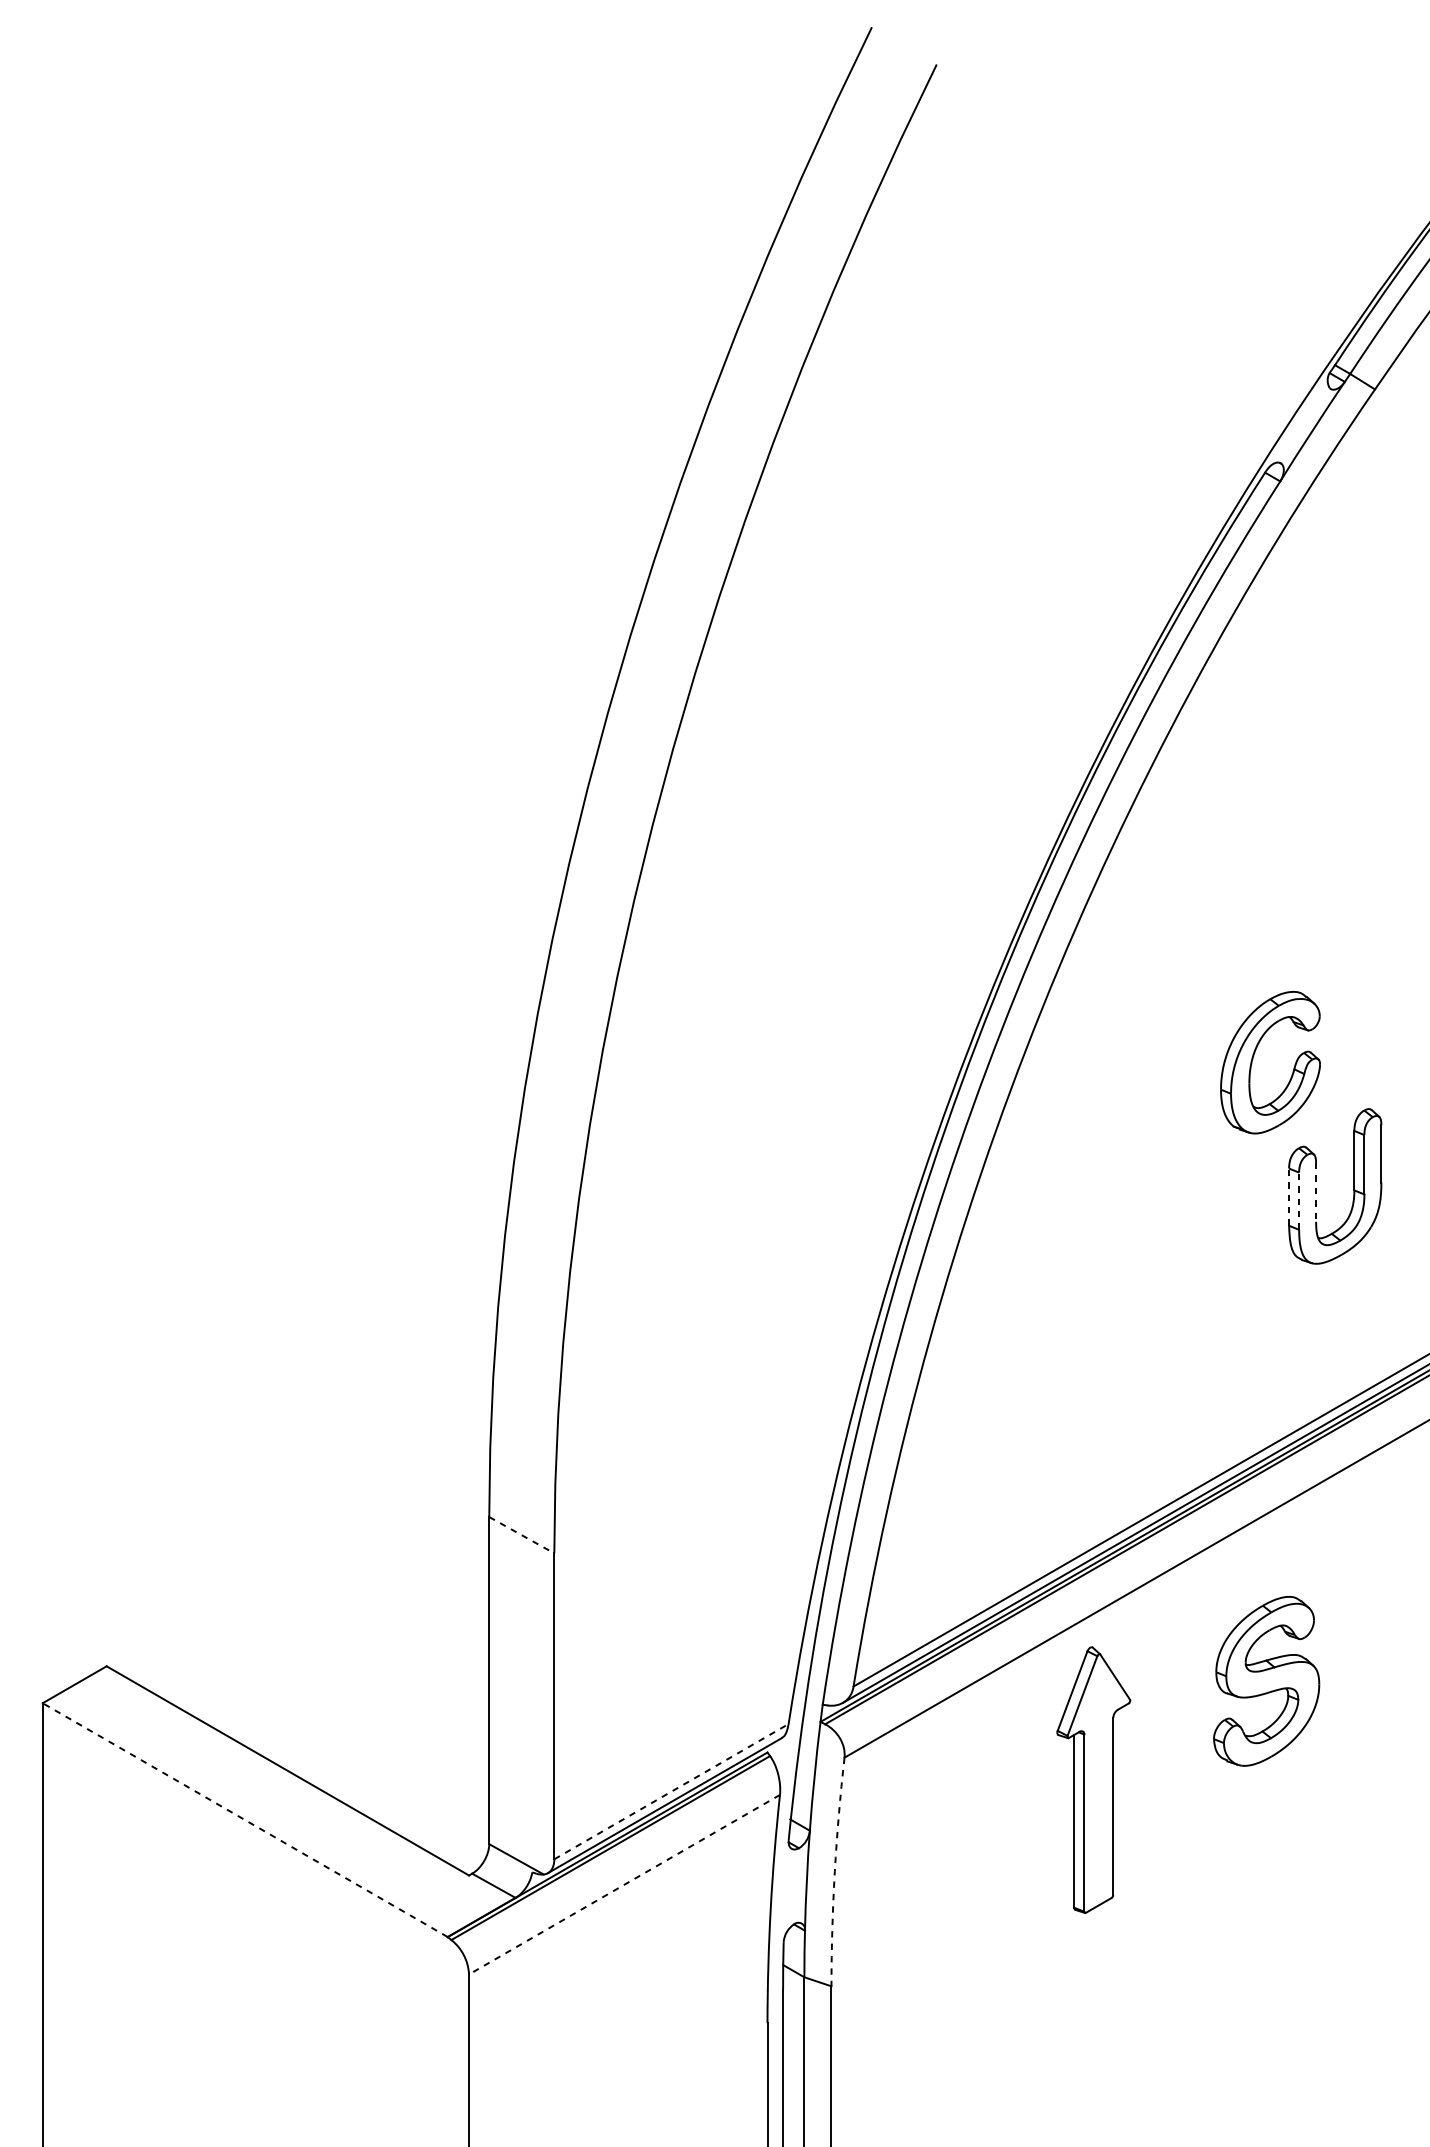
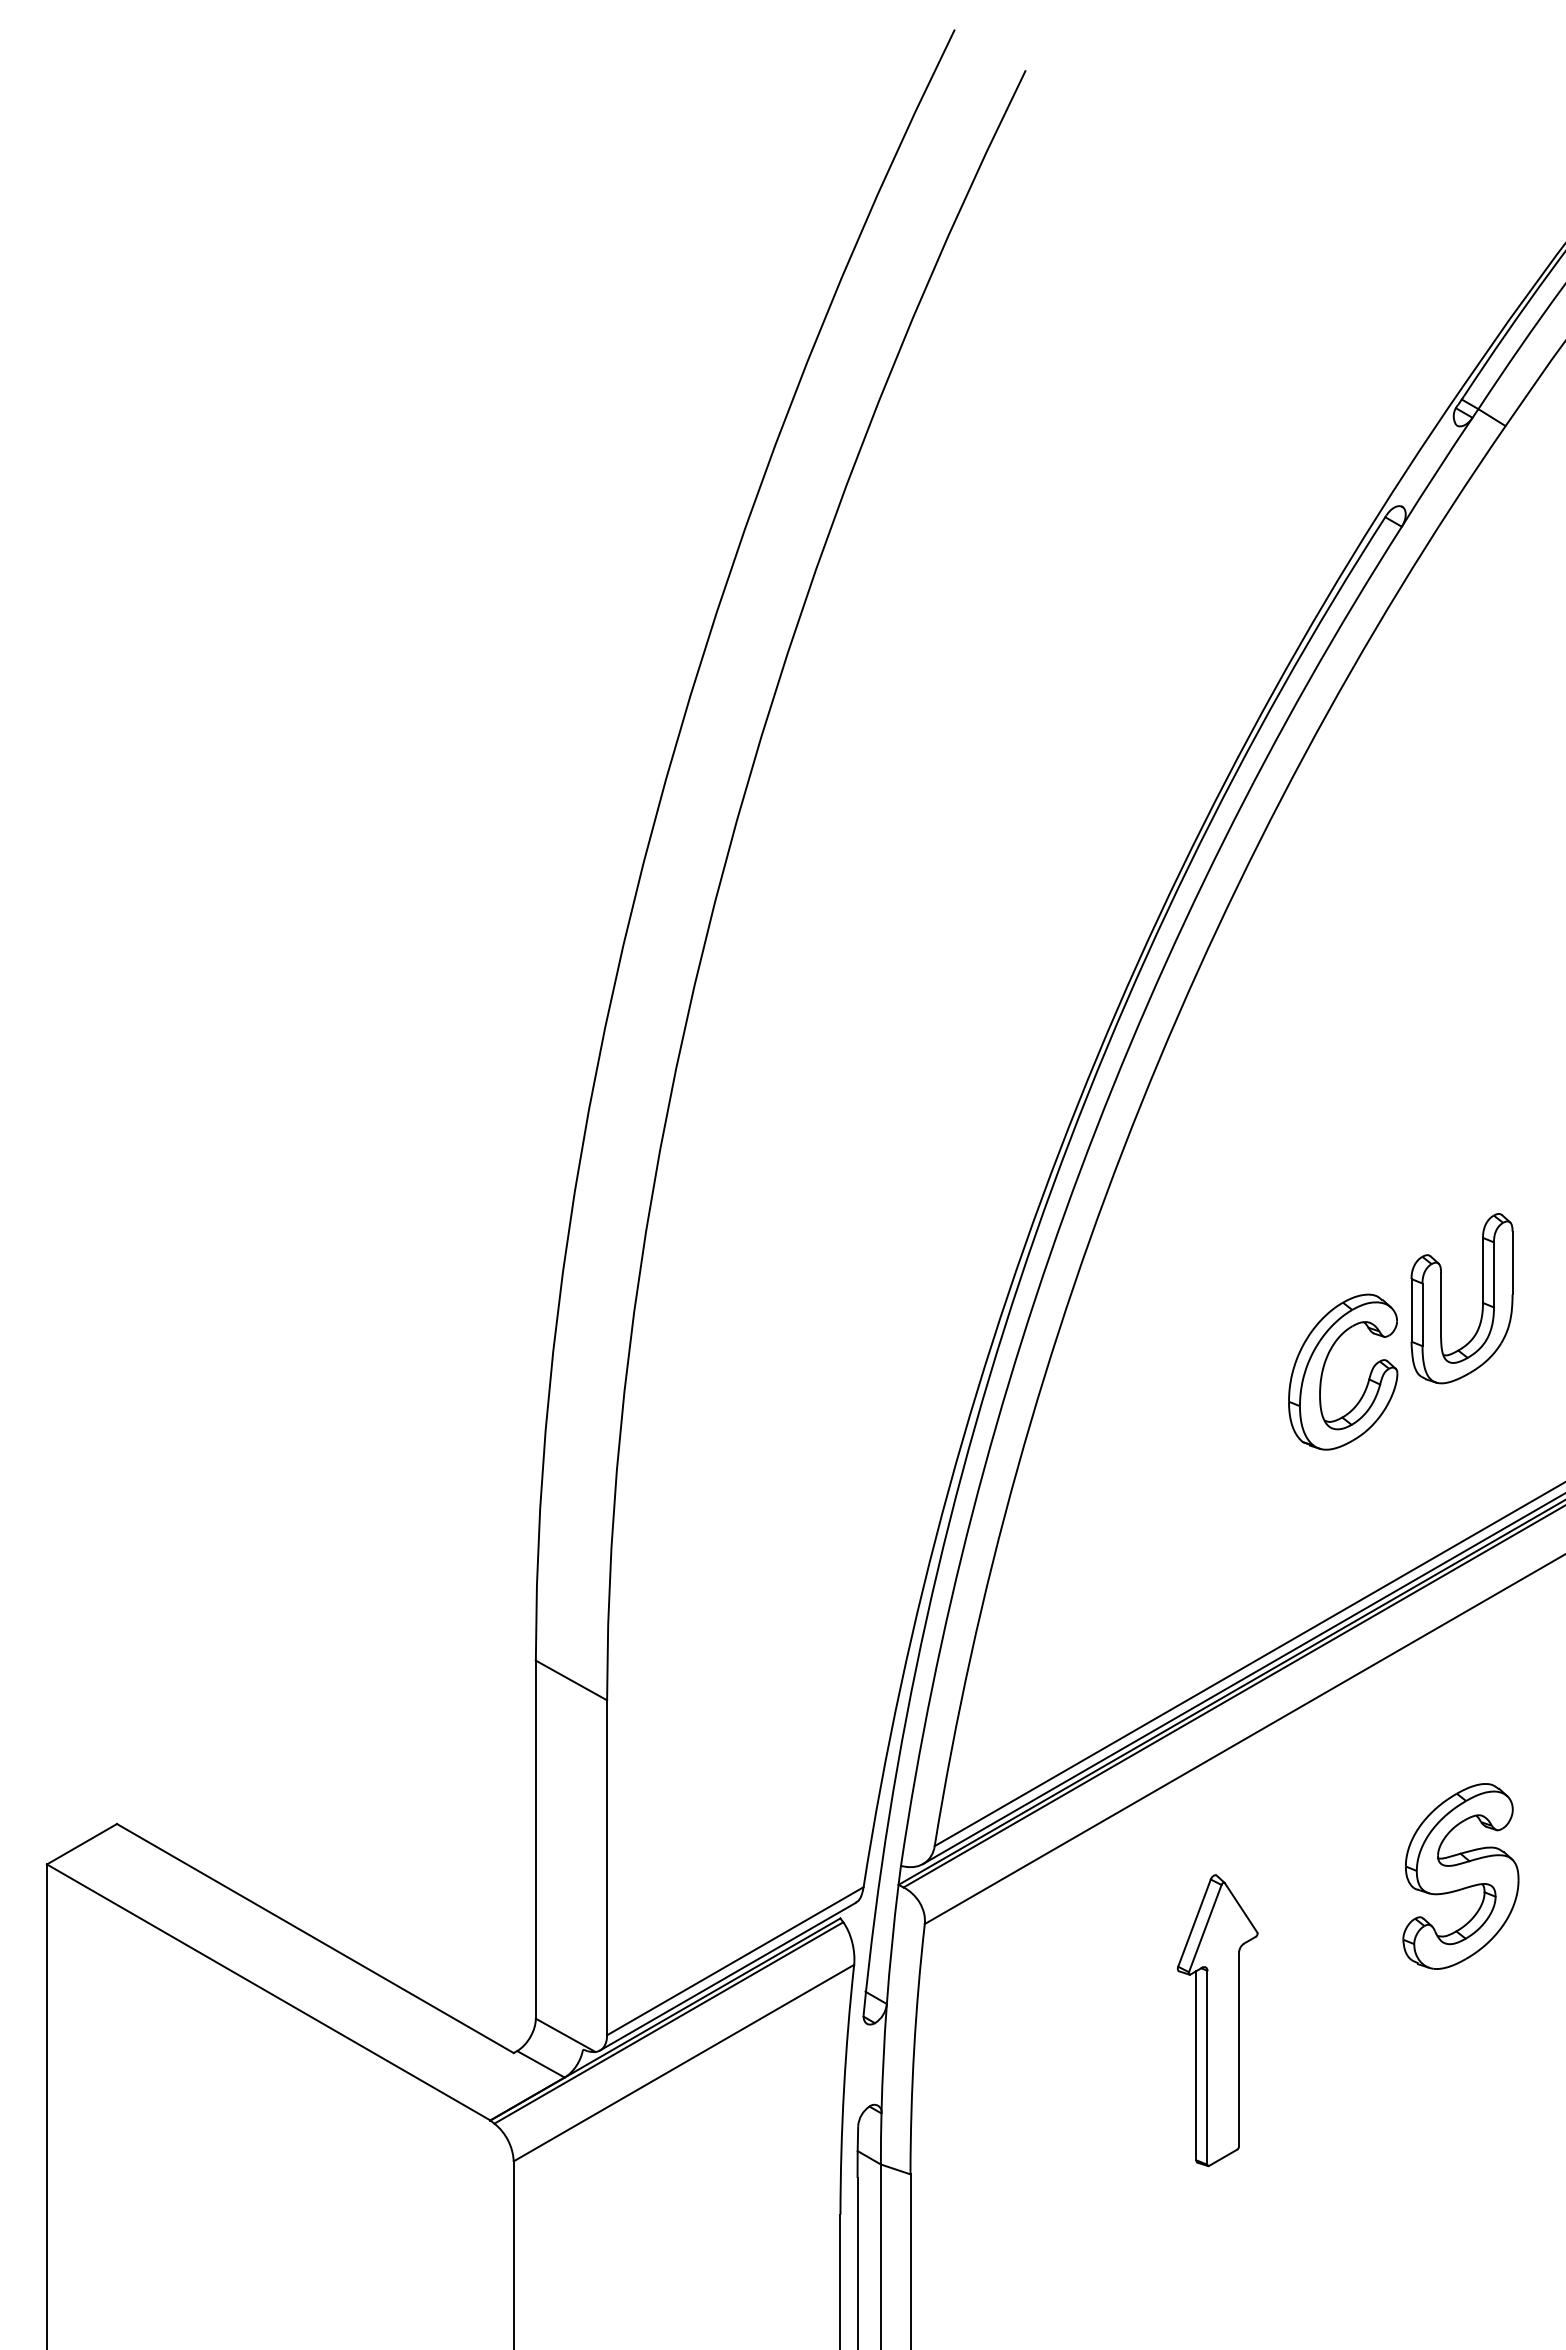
part: (1253, 1059) -> (1324, 1368), moved
line: (1316, 1192) -> (1441, 1305), dashed -> solid
line: (1289, 1196) -> (1411, 1309), dashed -> solid
line: (1299, 1200) -> (1422, 1314), dashed -> solid
line: (521, 1535) -> (571, 1680), dashed -> solid
part: (1266, 1681) -> (1460, 1876), moved
part: (1093, 1780) -> (1217, 2020), moved
line: (671, 1790) -> (735, 1960), dashed -> solid
line: (245, 1820) -> (268, 1992), dashed -> solid
arc: (835, 1872) -> (914, 2049), dashed -> solid
line: (624, 1885) -> (683, 2063), dashed -> solid

